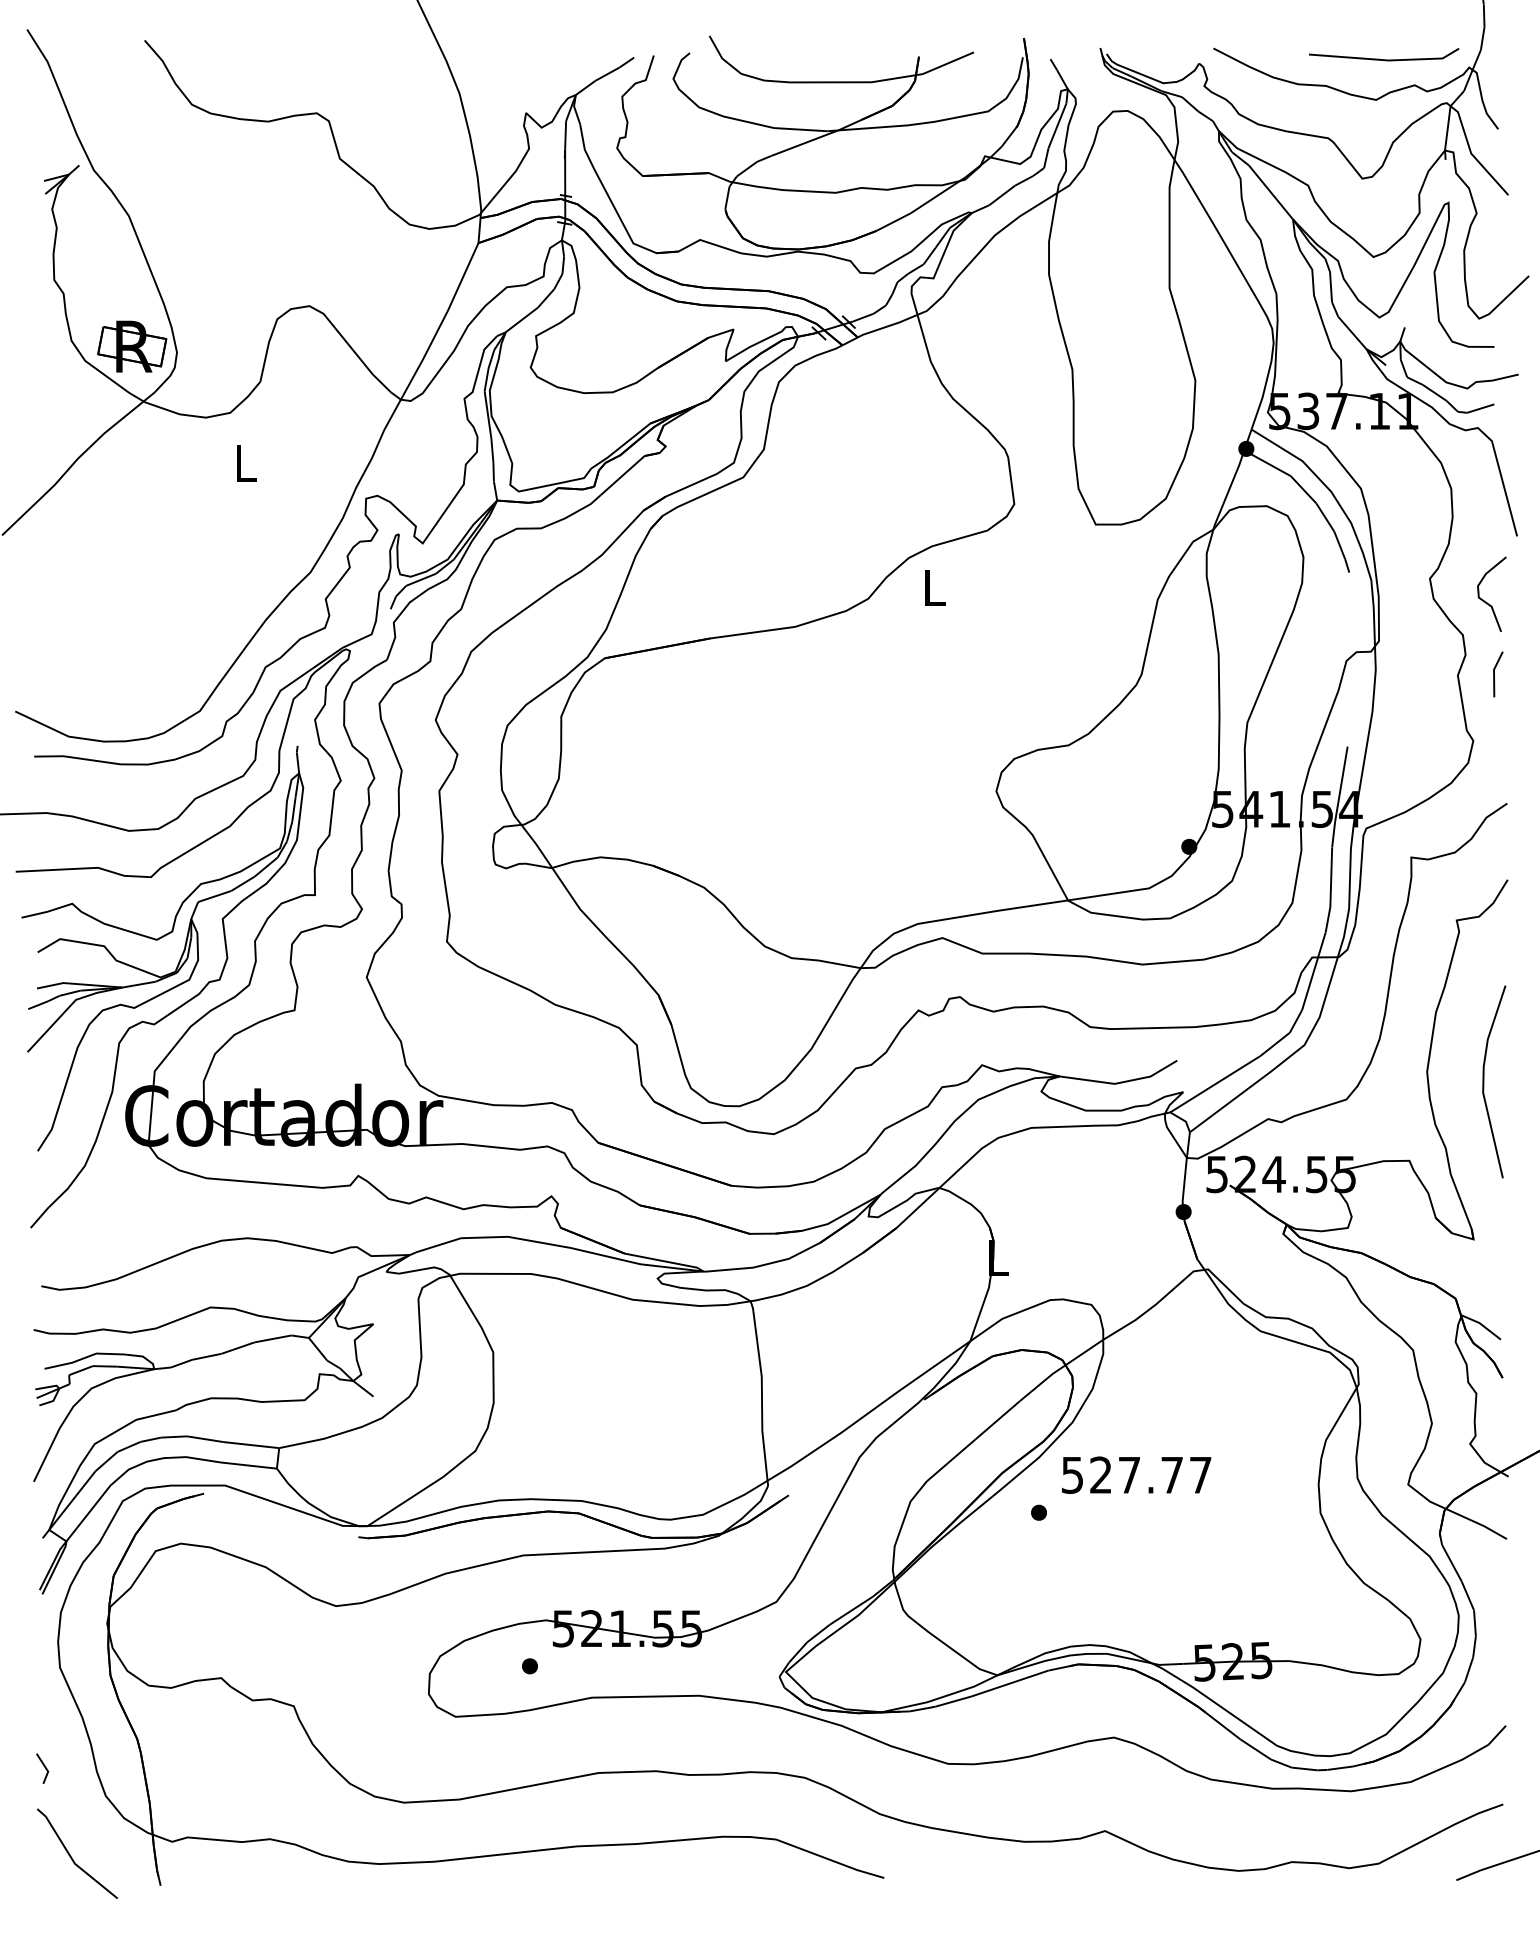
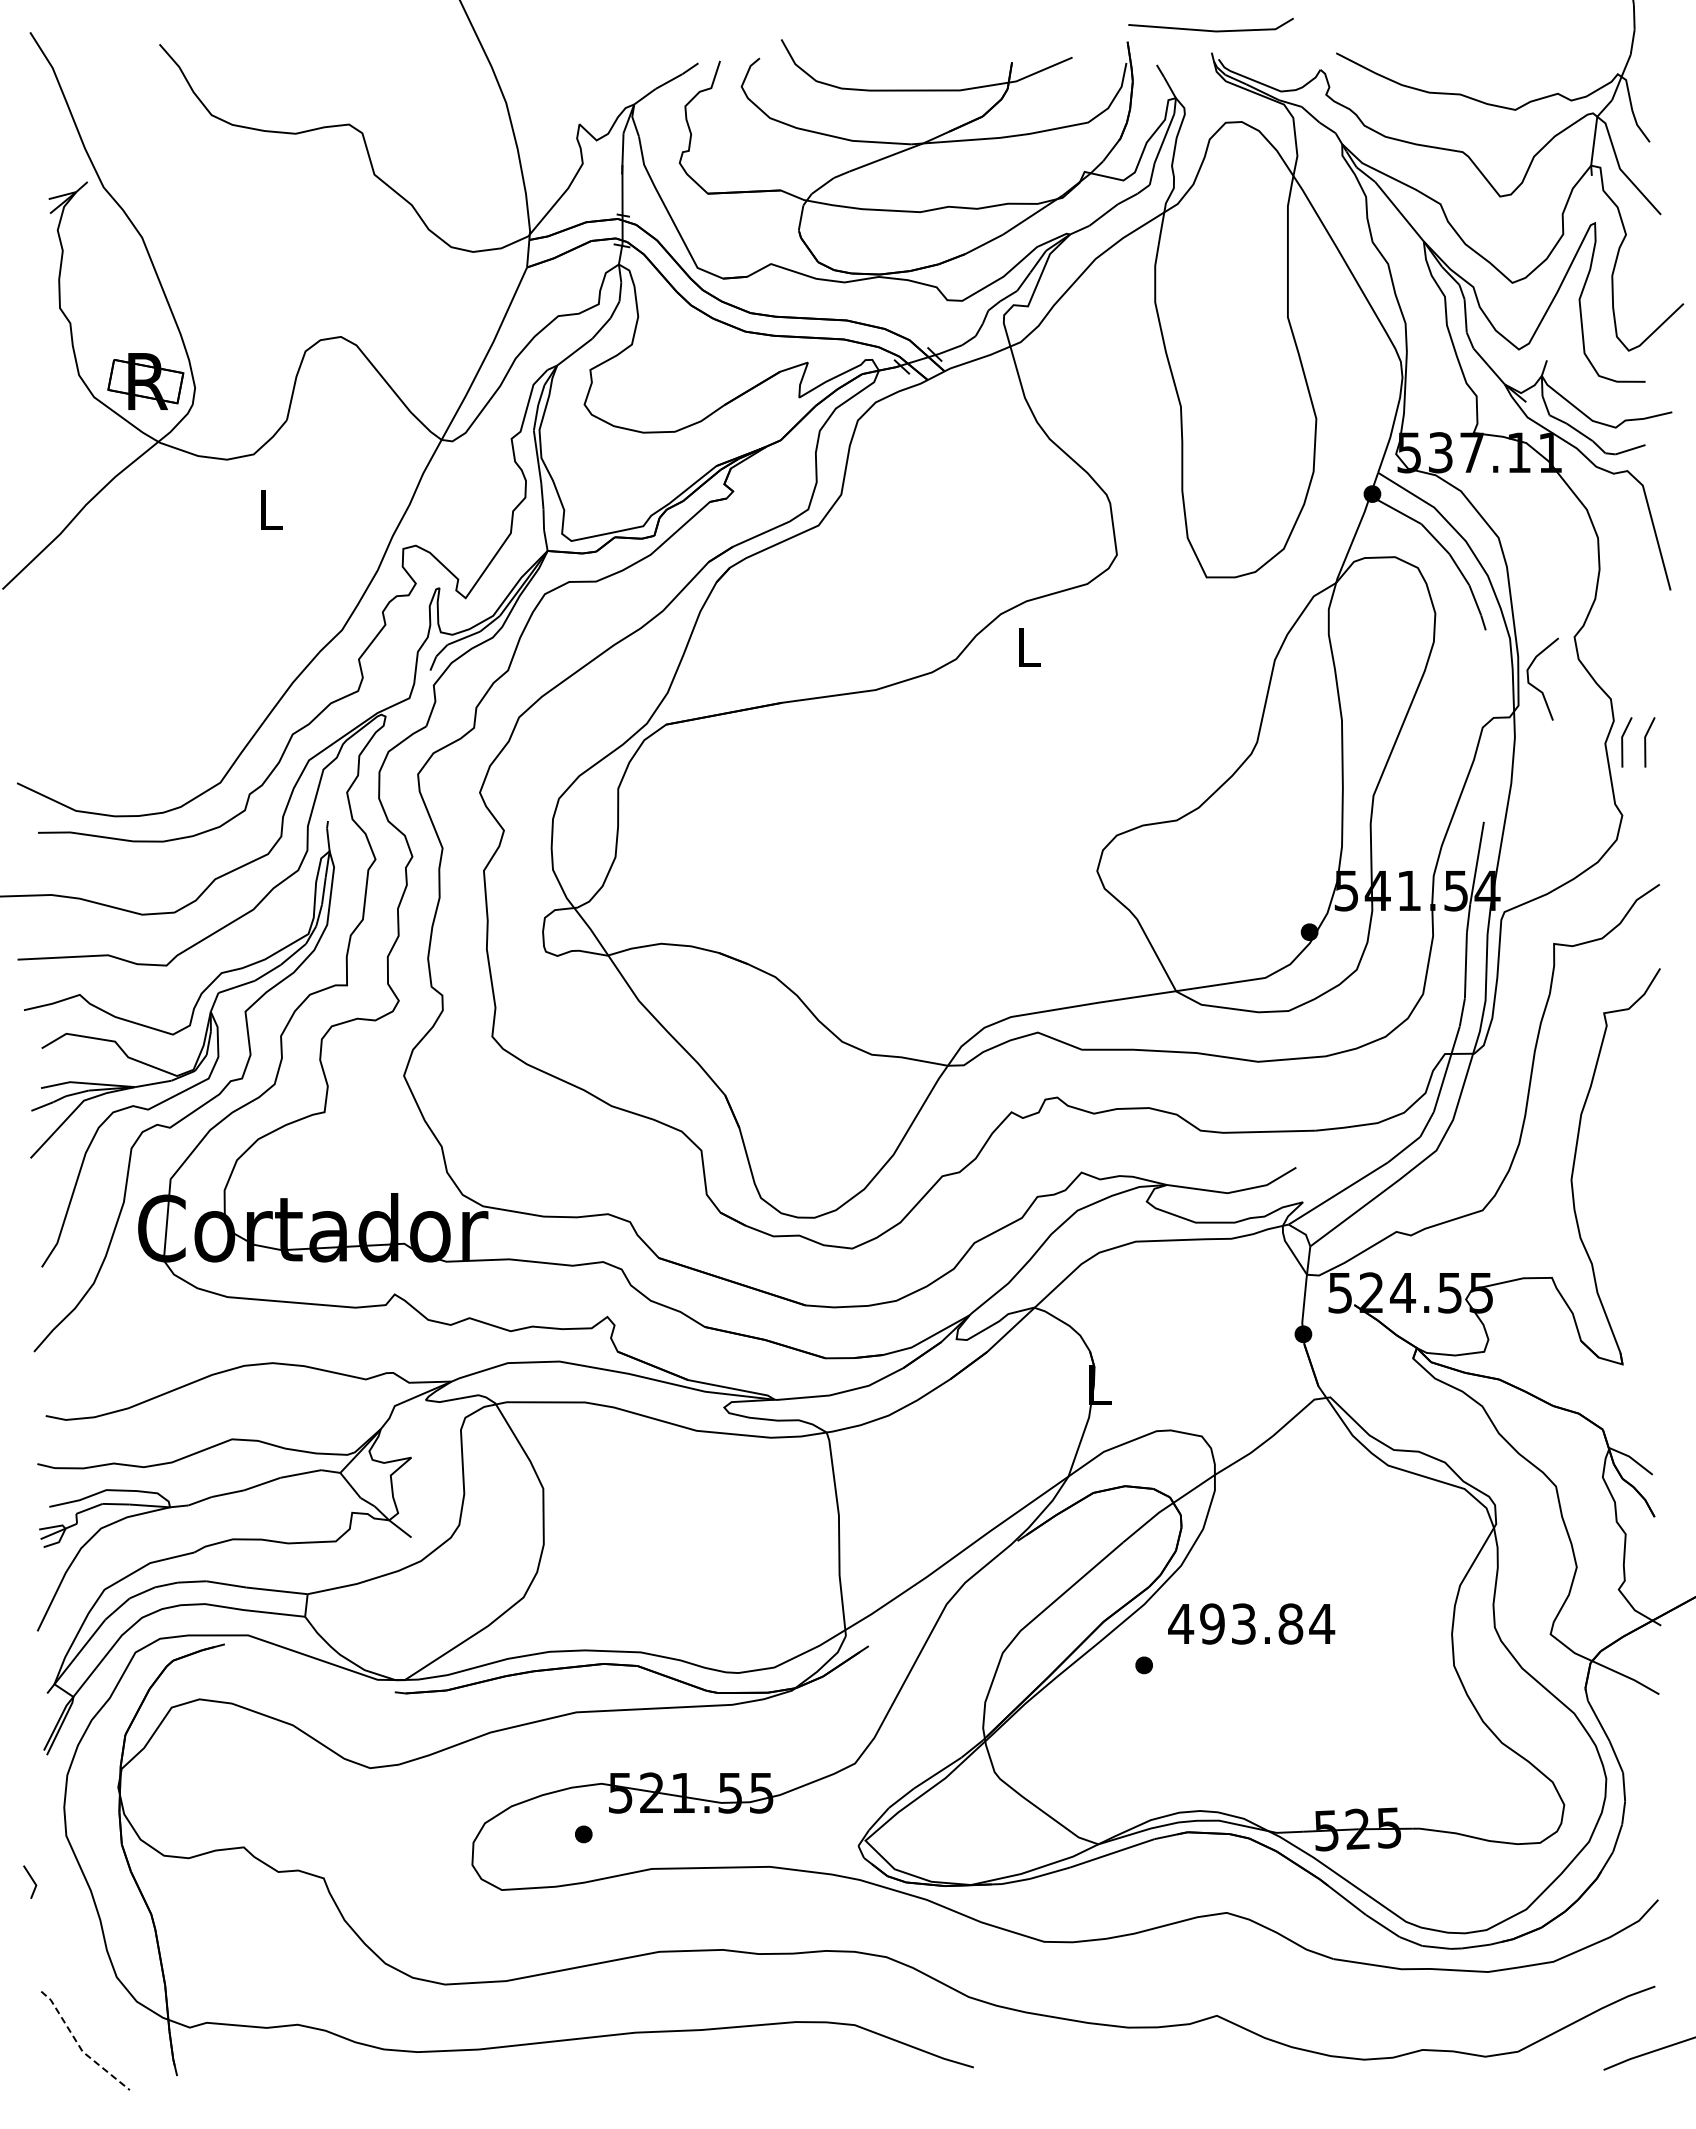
line: (1380, 58) -> (1207, 29), moved
curve: (1485, 600) -> (1535, 686), moved
line: (1474, 674) -> (1623, 742), added
line: (1484, 1081) -> (1634, 1190), removed
text: (1136, 1474) -> (1251, 1623), 527.77 -> 493.84
line: (44, 1768) -> (32, 1881), moved
line: (71, 1858) -> (79, 2046), solid -> dashed

